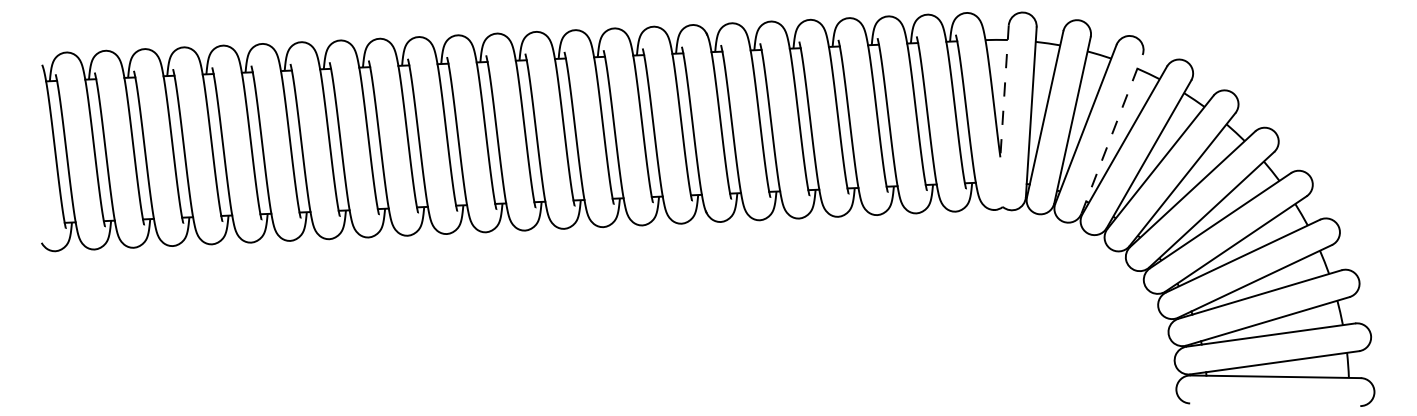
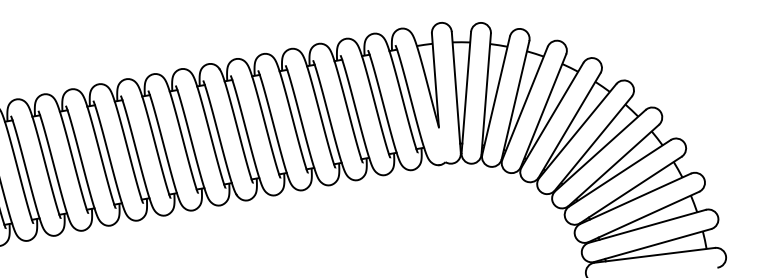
line: (1004, 92) -> (435, 81), dashed -> solid
line: (1112, 133) -> (515, 99), dashed -> solid

